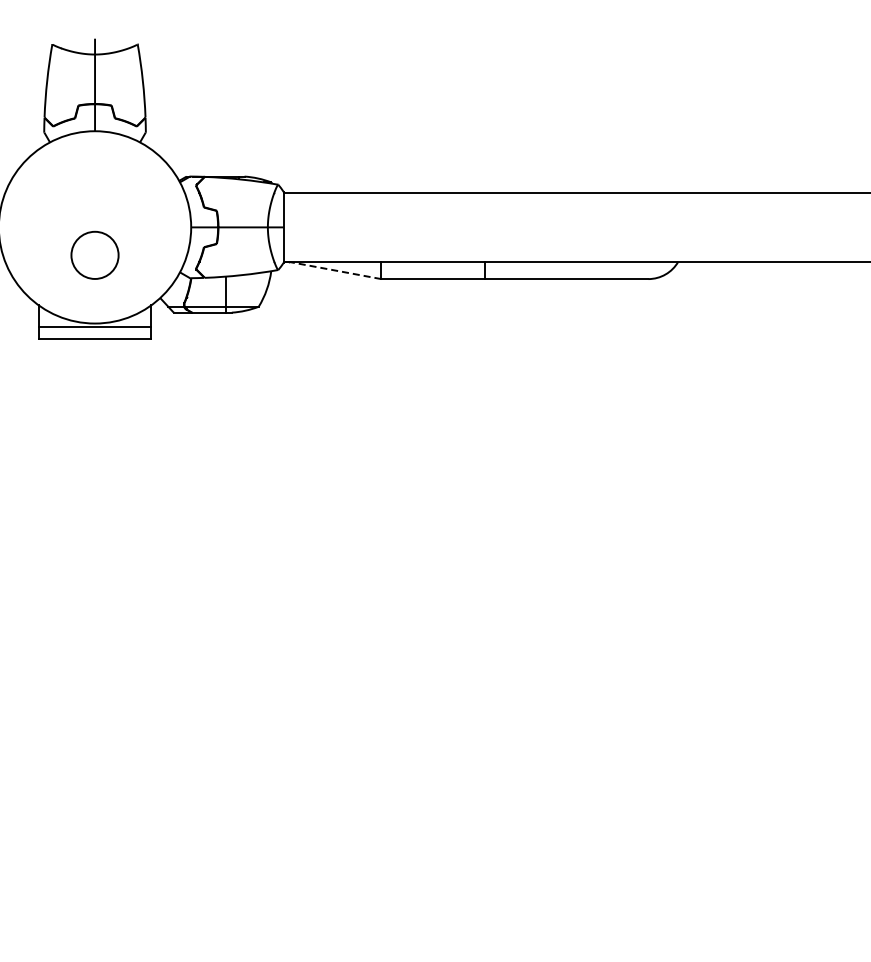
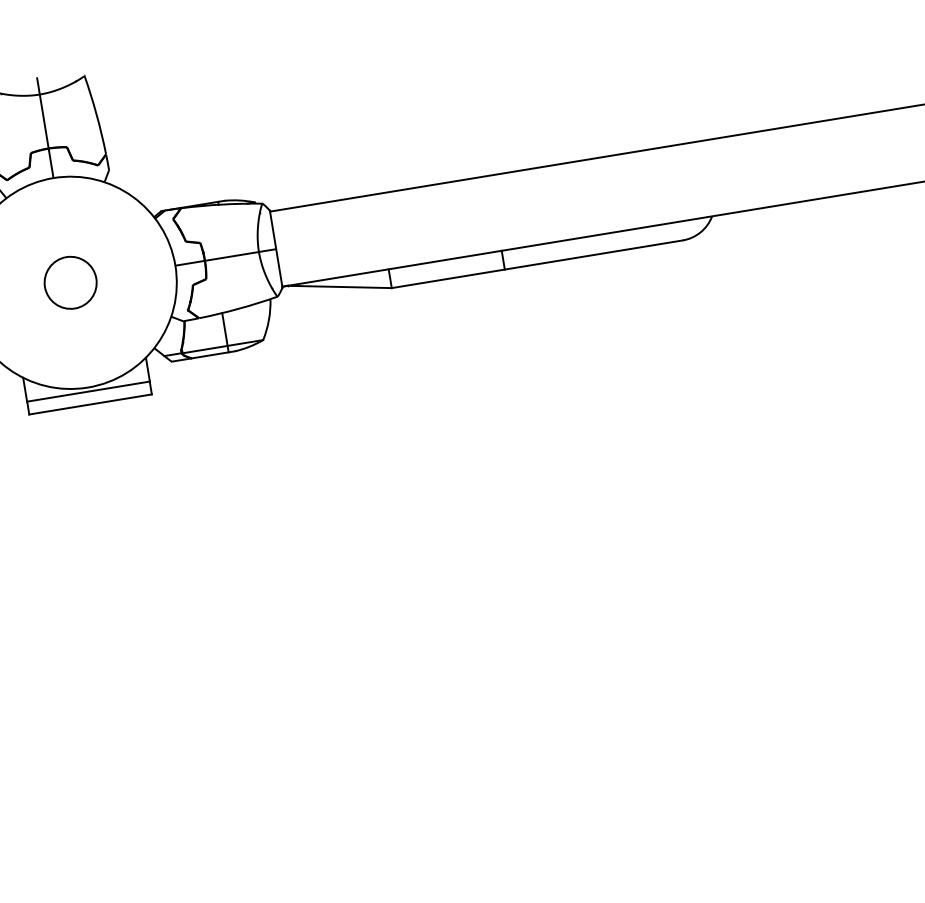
circle: (94, 254) -> (69, 281), moved
line: (334, 270) -> (339, 287), dashed -> solid

